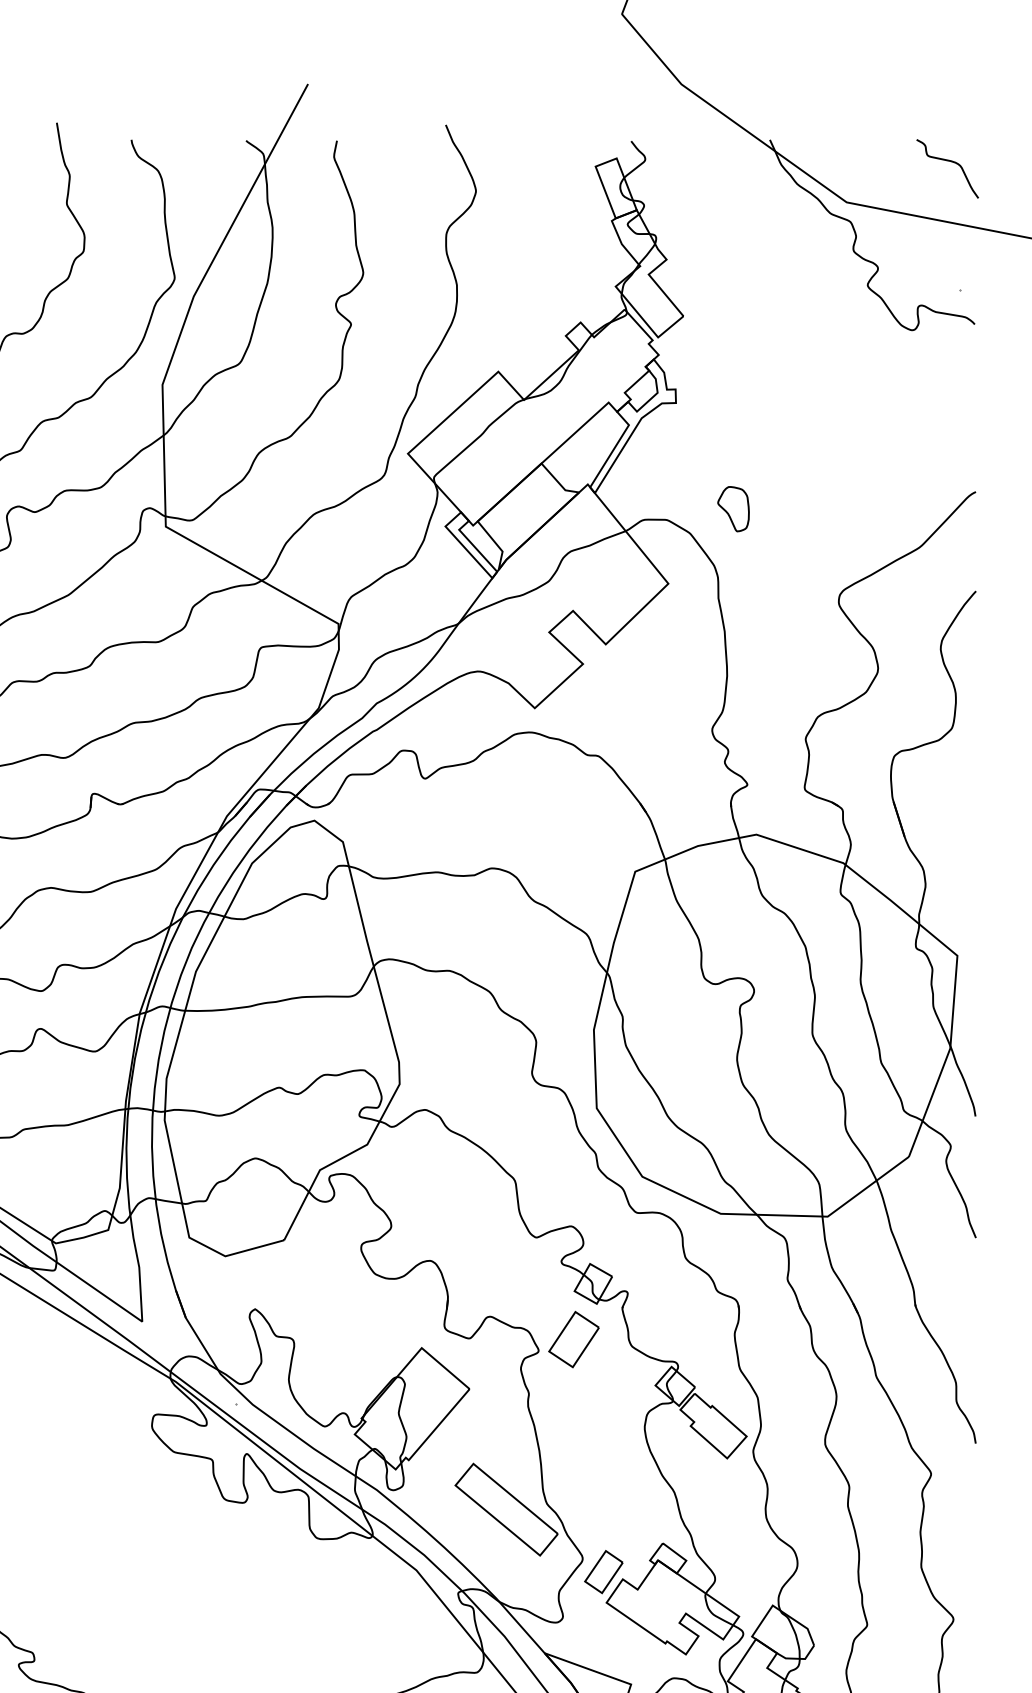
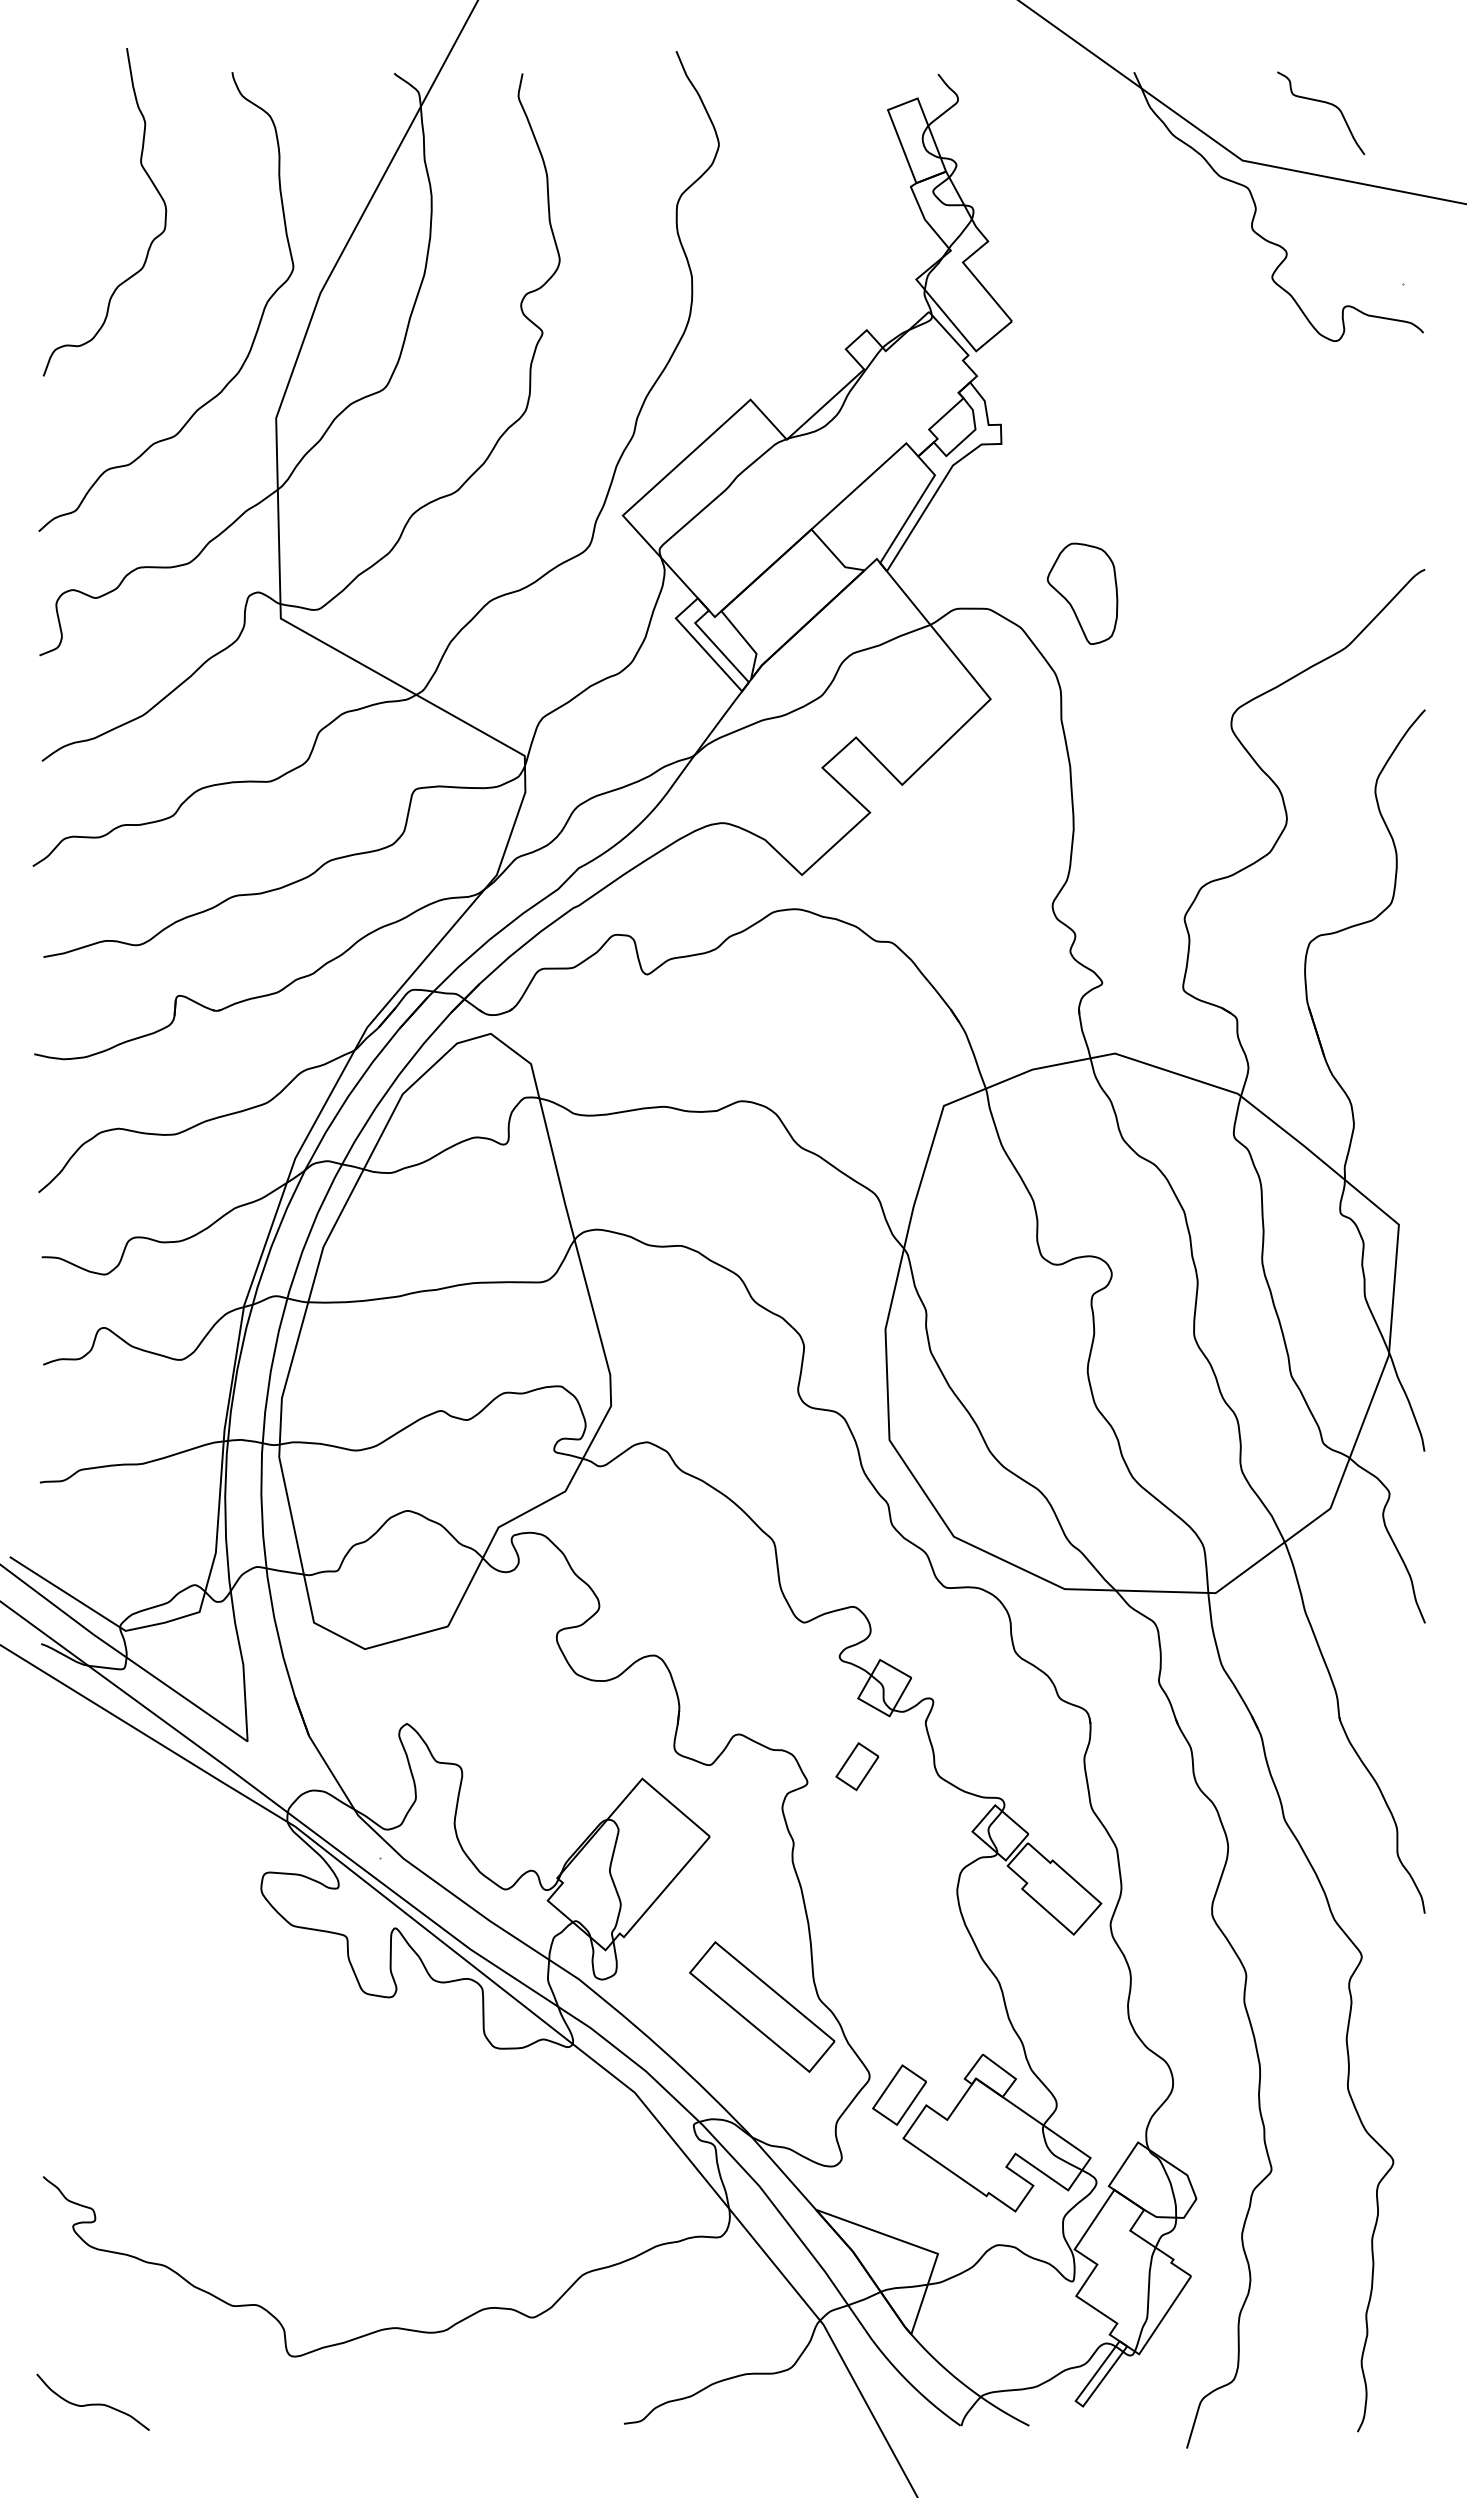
curve: (950, 161) -> (1325, 103), moved
part: (733, 508) -> (1082, 593), size x1.6
part: (574, 1339) -> (857, 1766), size x0.6

